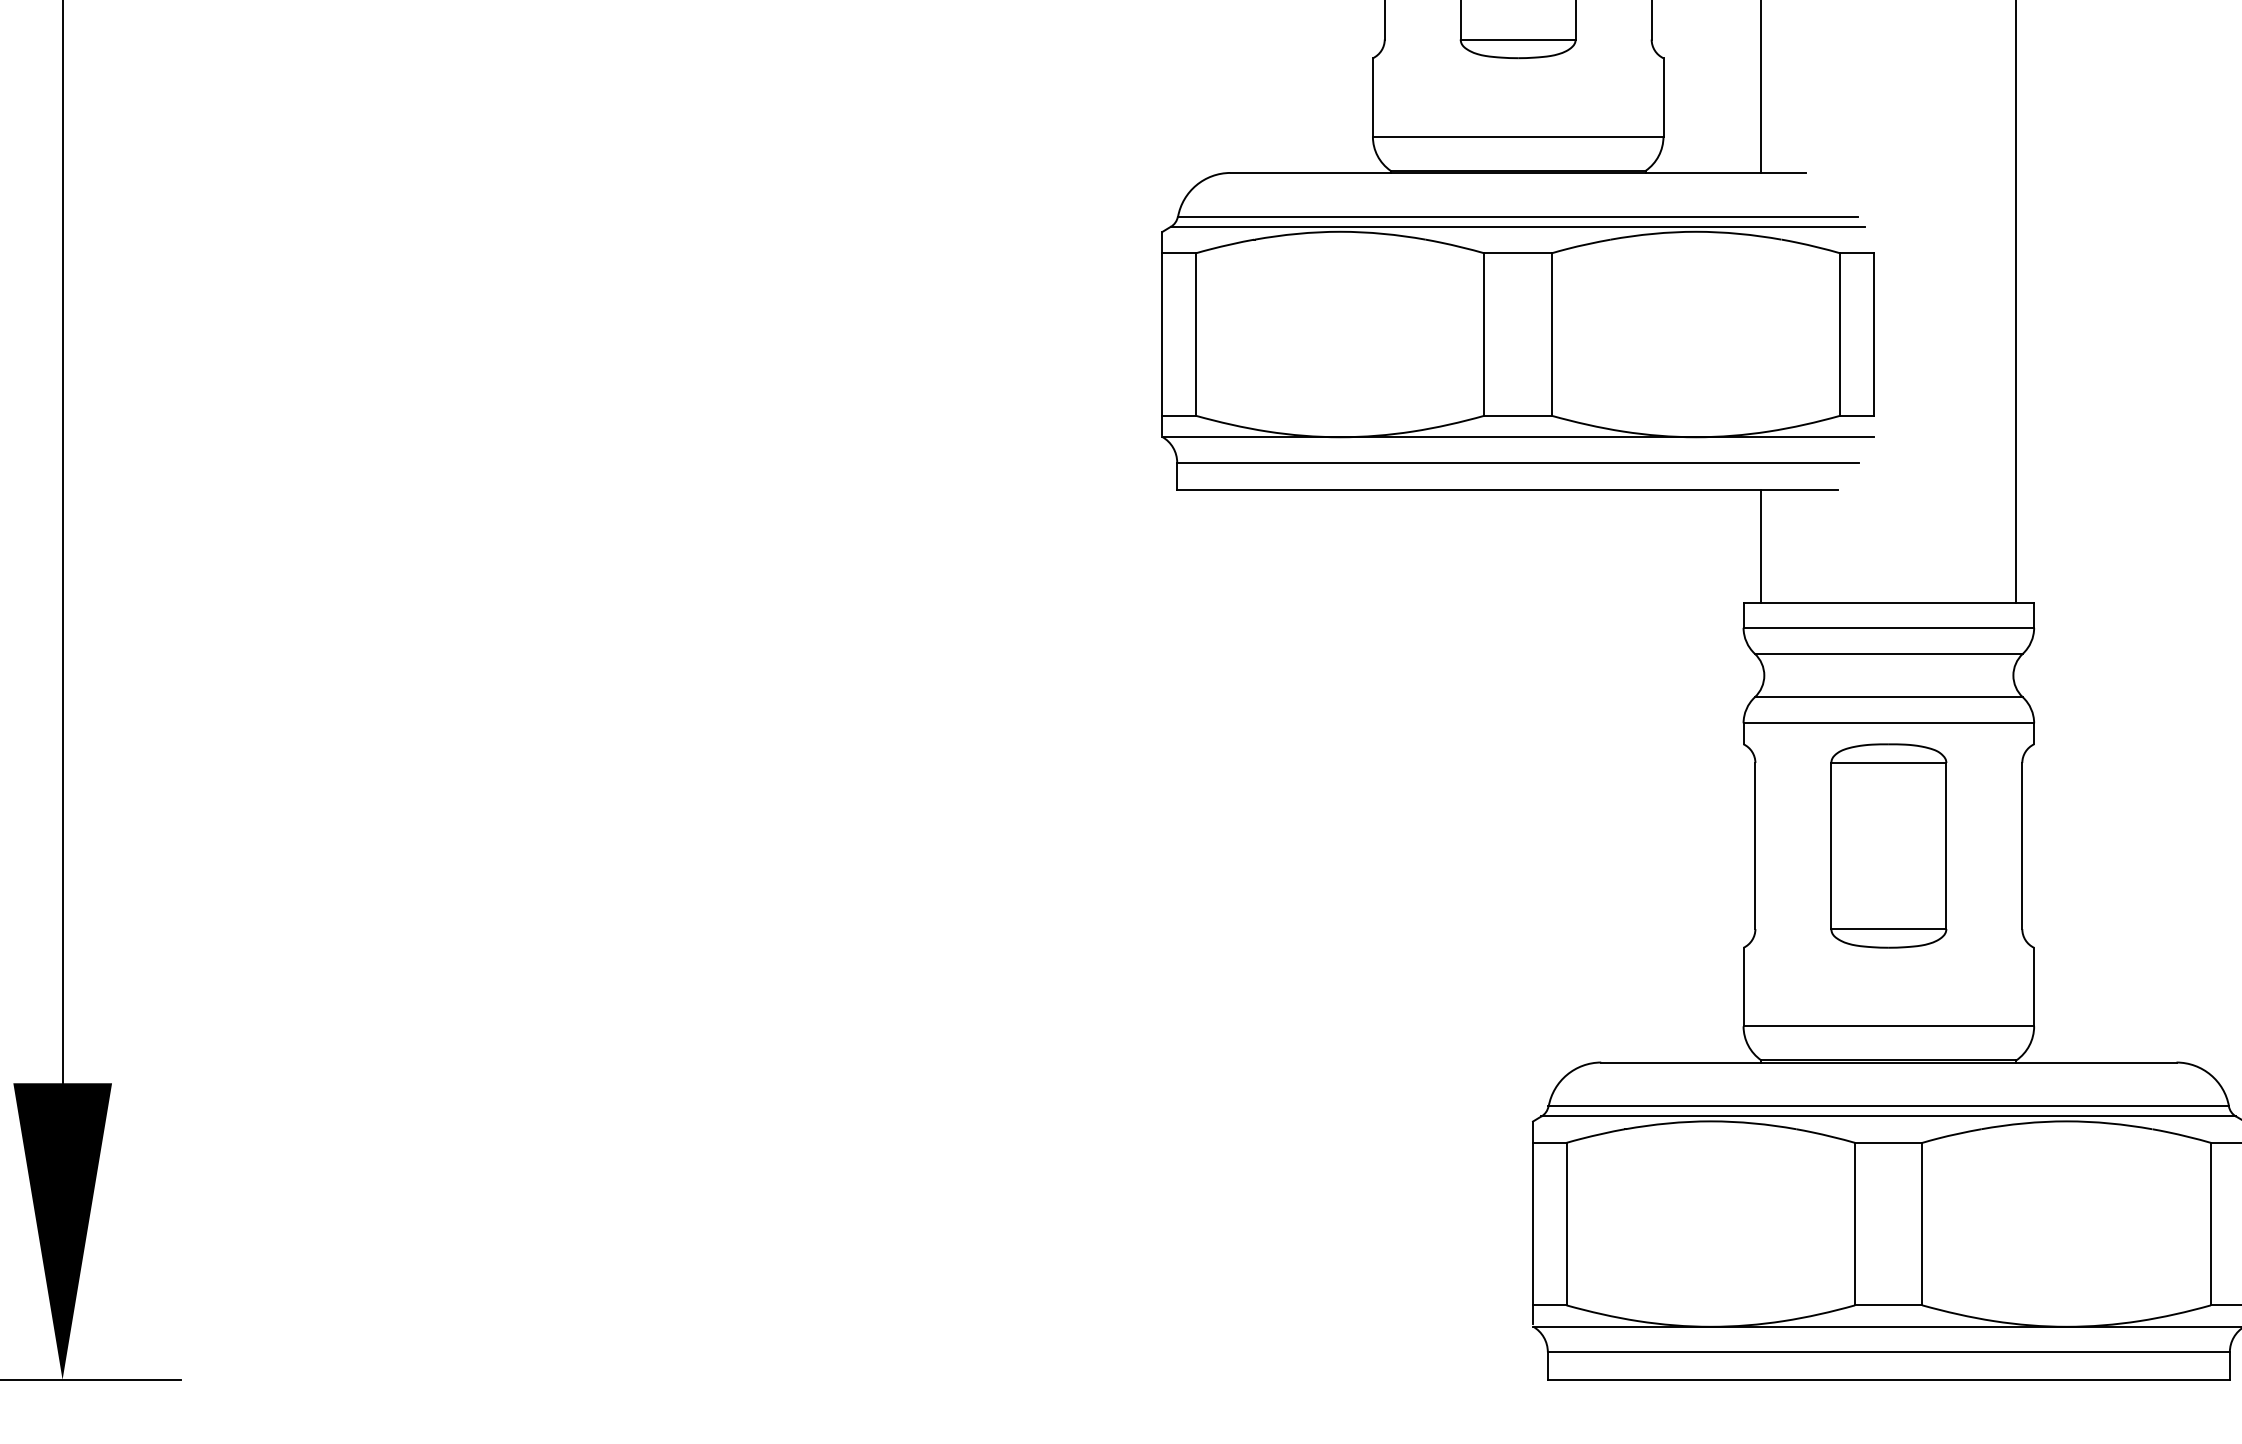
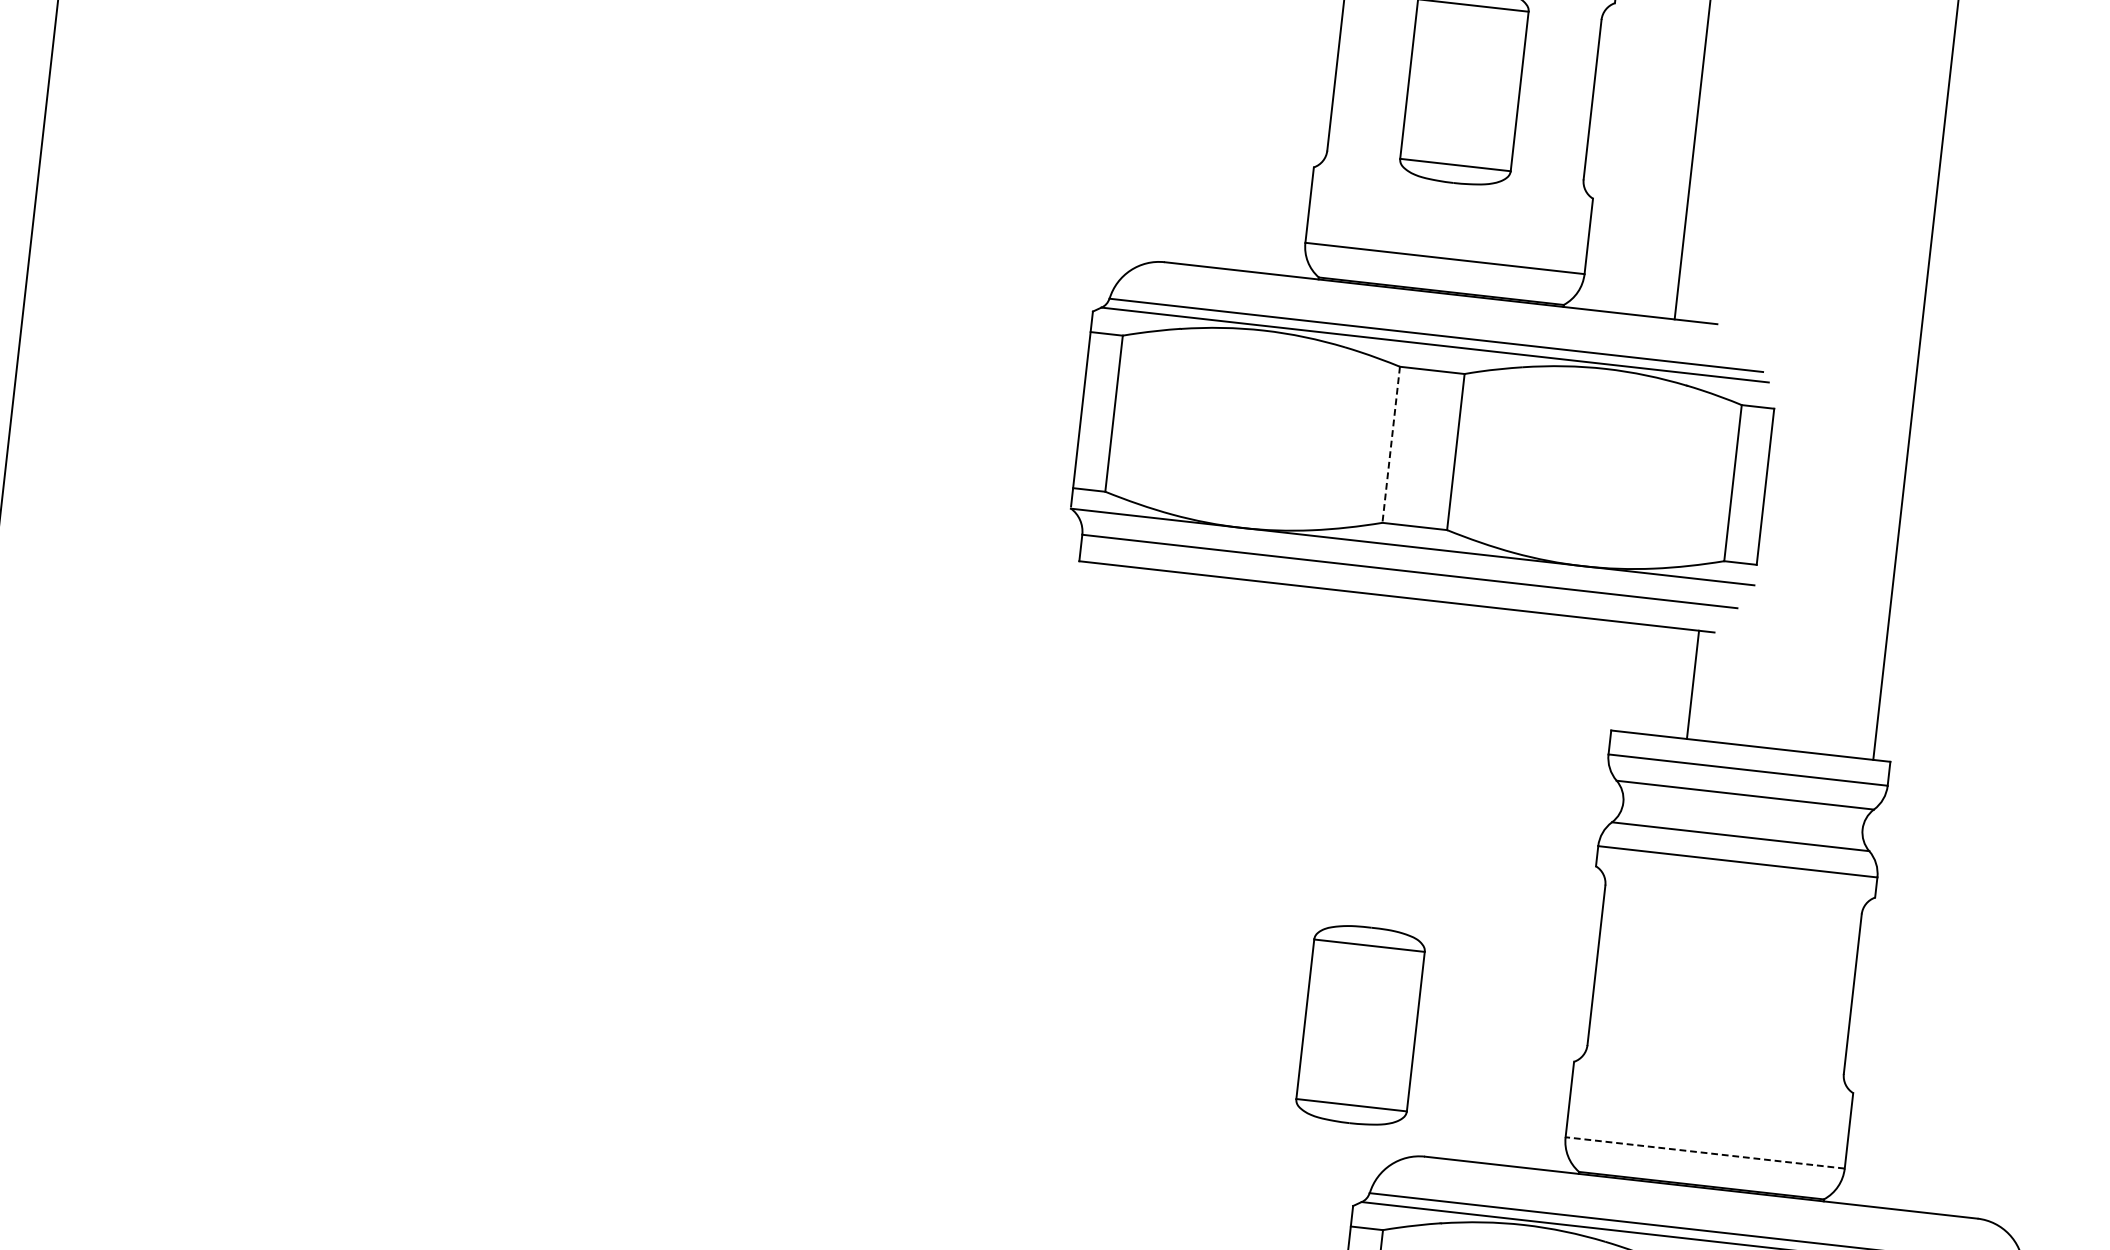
line: (1484, 335) -> (1391, 445), solid -> dashed
line: (1761, 546) -> (1693, 684), moved
part: (1888, 845) -> (1360, 1024), moved
line: (1888, 1026) -> (1704, 1153), solid -> dashed

